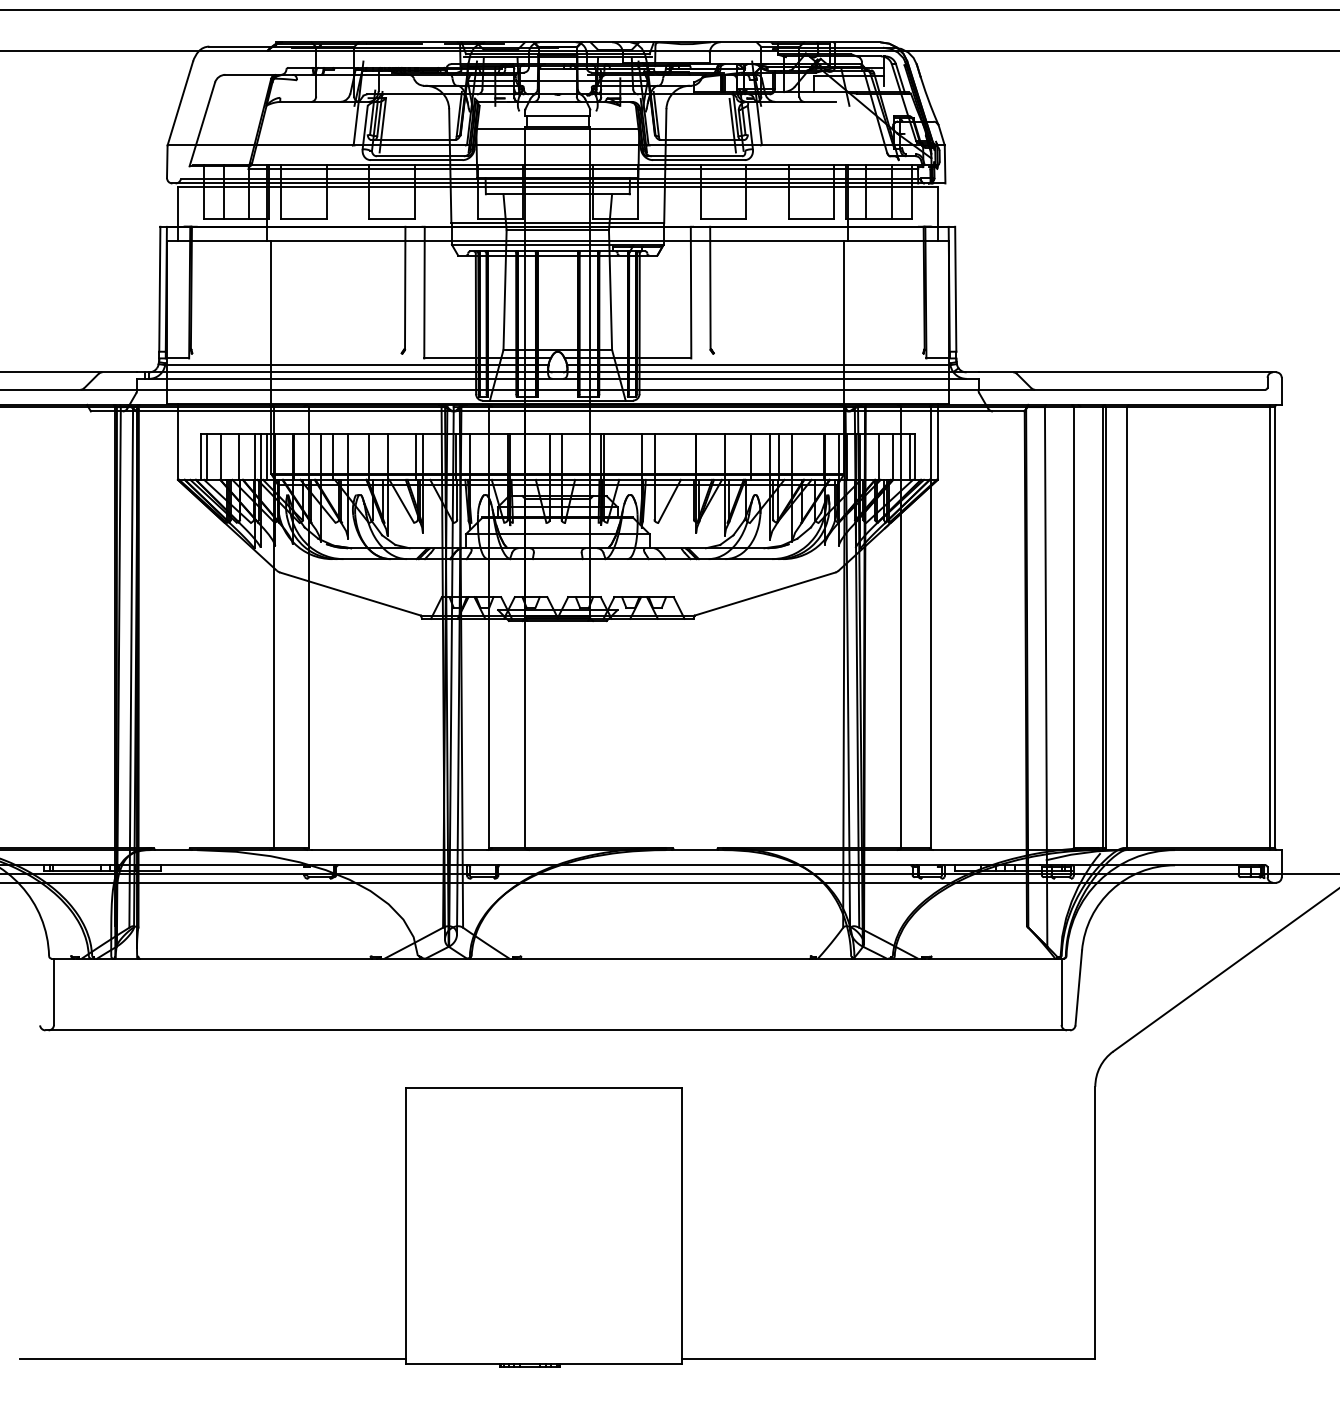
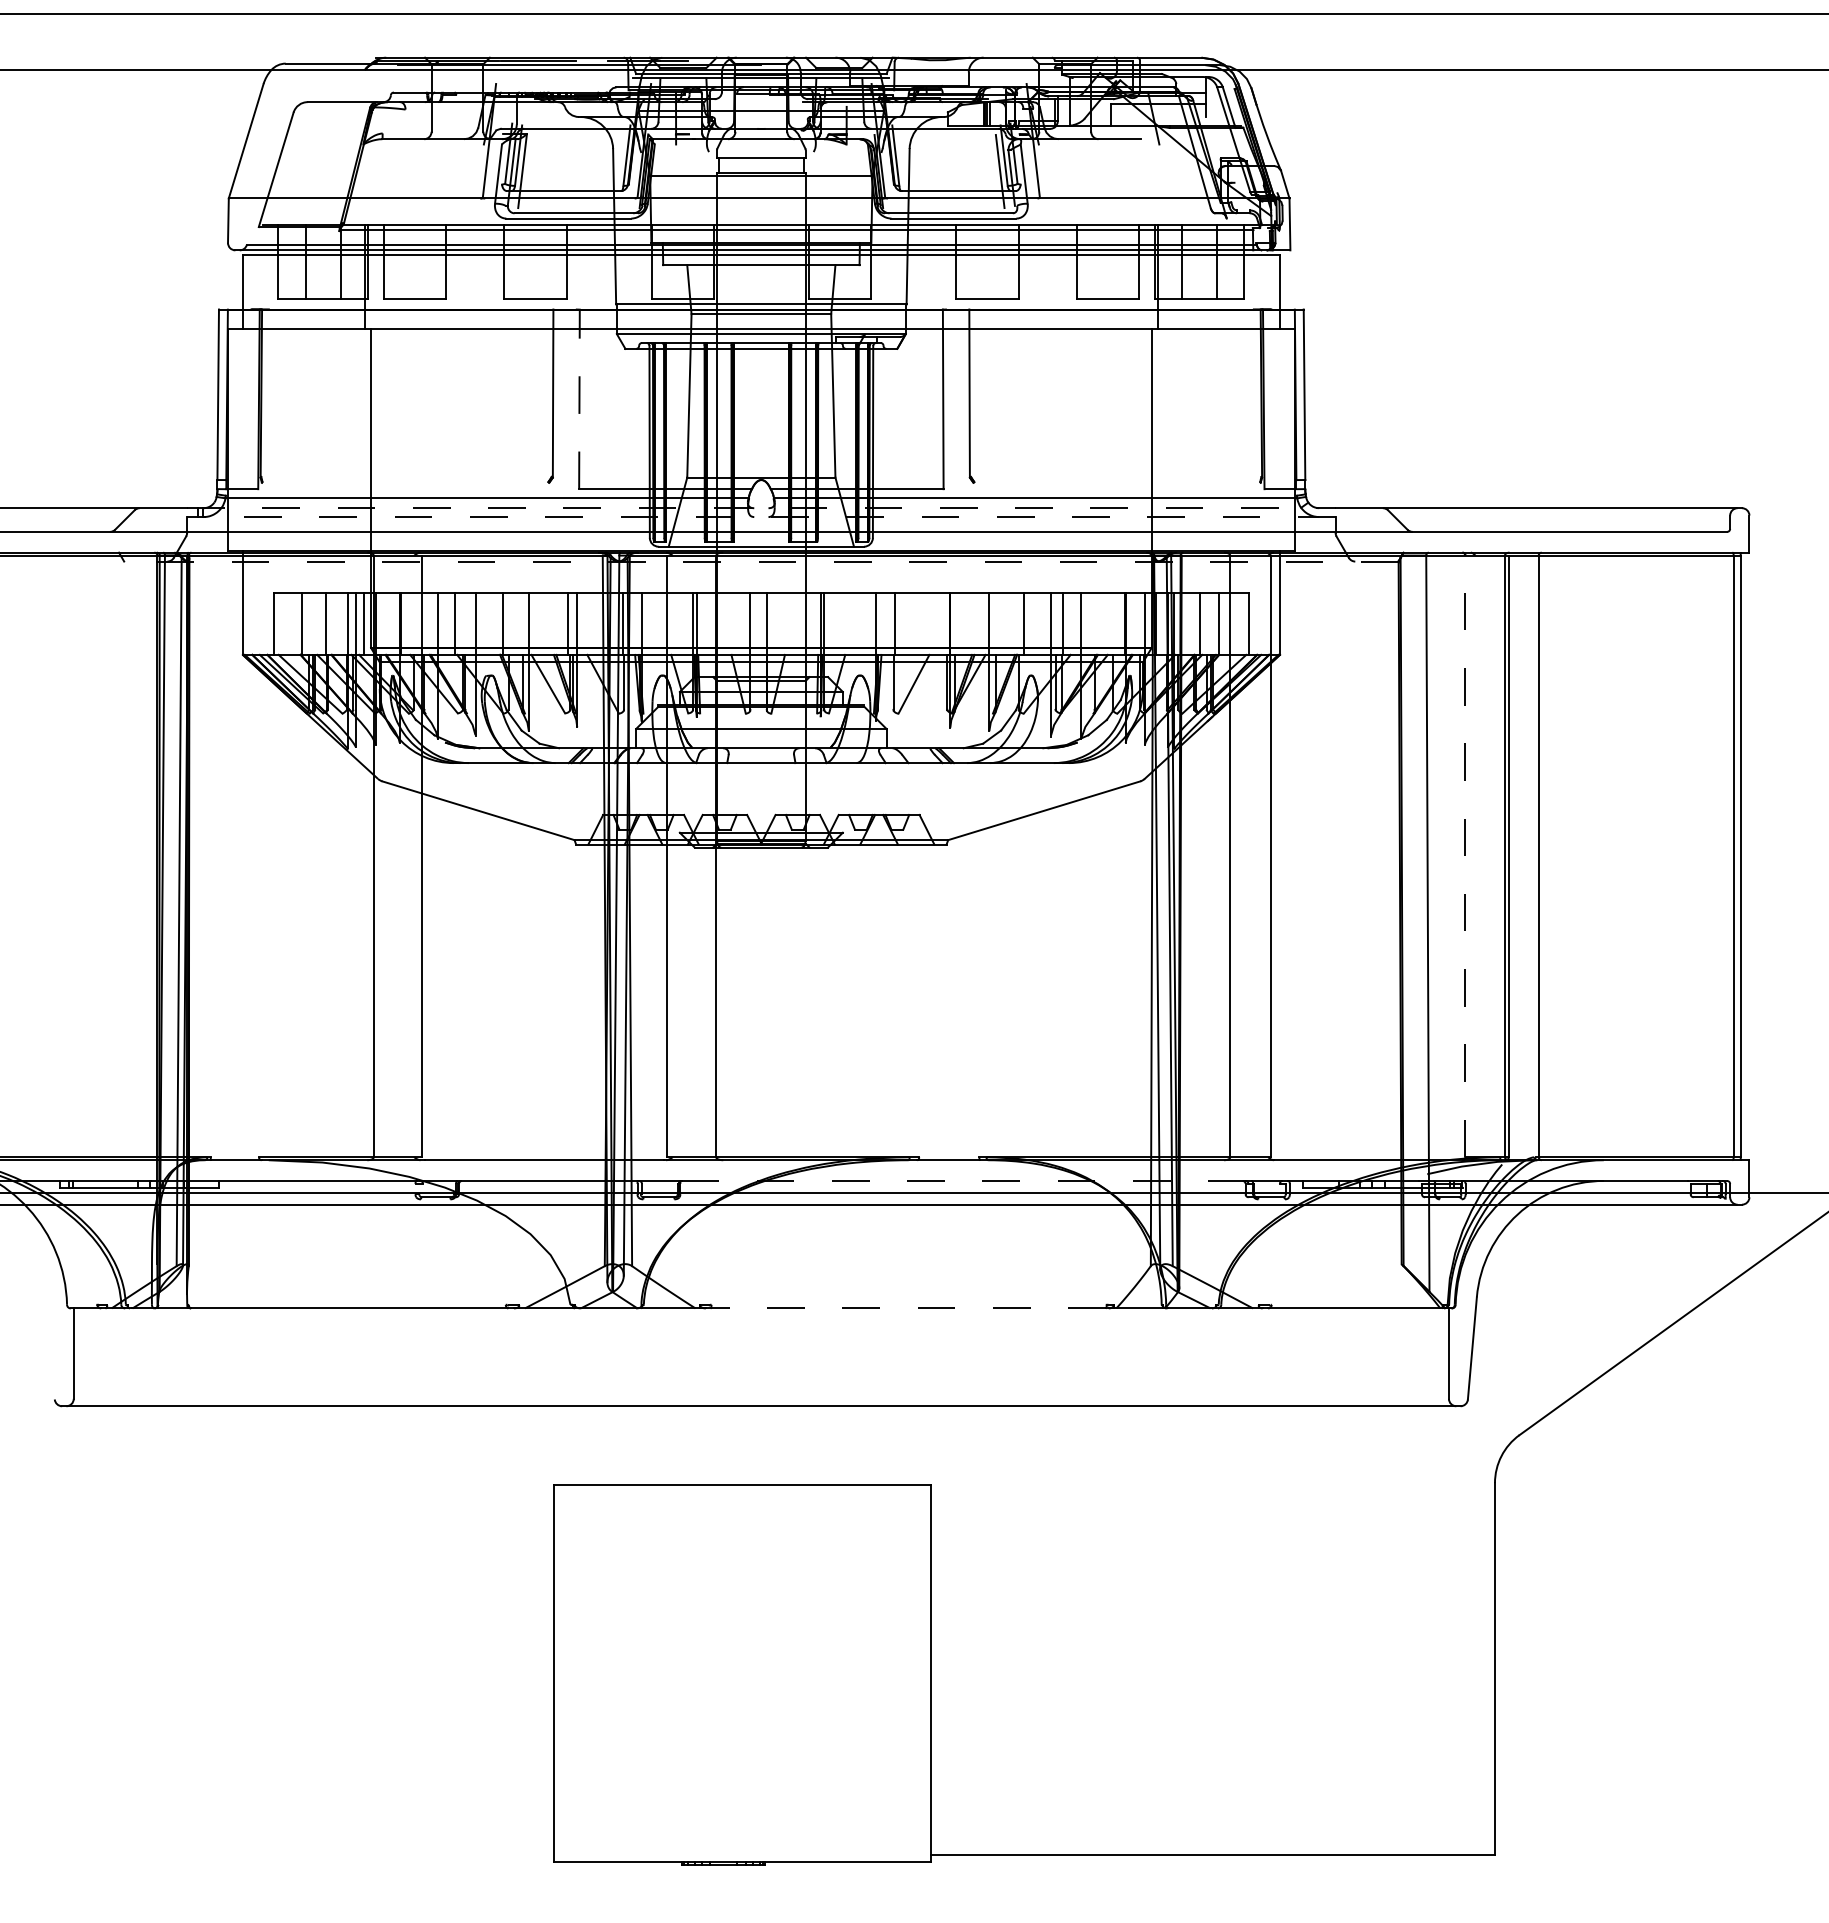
line: (424, 292) -> (579, 399), solid -> dashed
line: (557, 372) -> (761, 508), solid -> dashed
line: (557, 379) -> (760, 517), solid -> dashed
line: (557, 411) -> (760, 561), solid -> dashed
line: (206, 456) -> (281, 623), removed
line: (909, 456) -> (1241, 623), removed
line: (1073, 627) -> (1465, 856), solid -> dashed
line: (705, 864) -> (963, 1180), solid -> dashed
line: (665, 958) -> (908, 1308), solid -> dashed
line: (212, 1358) -> (290, 1854), removed

